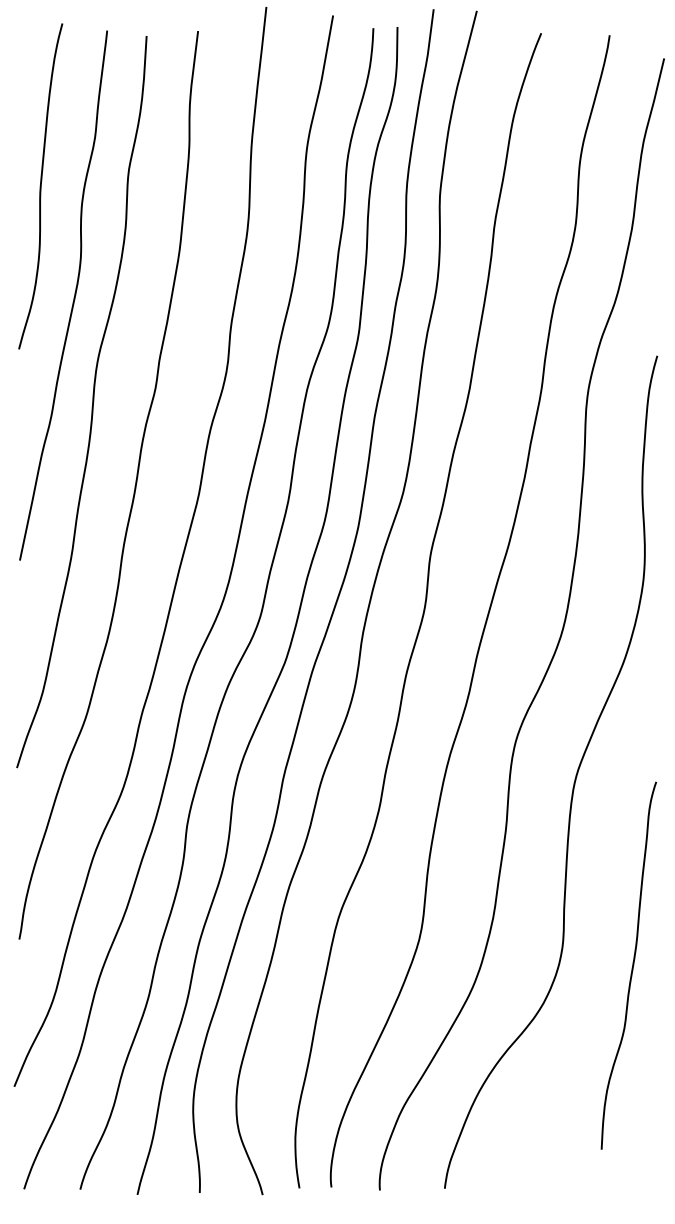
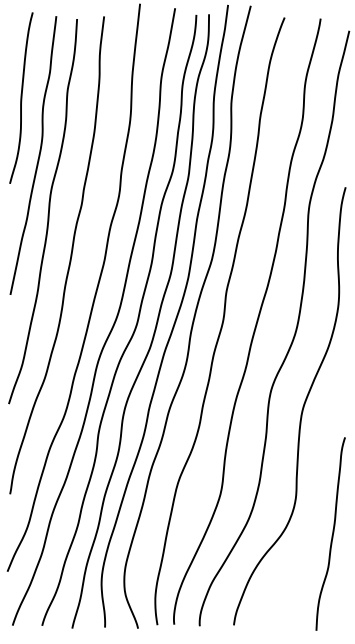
curve: (632, 964) -> (332, 533), moved

